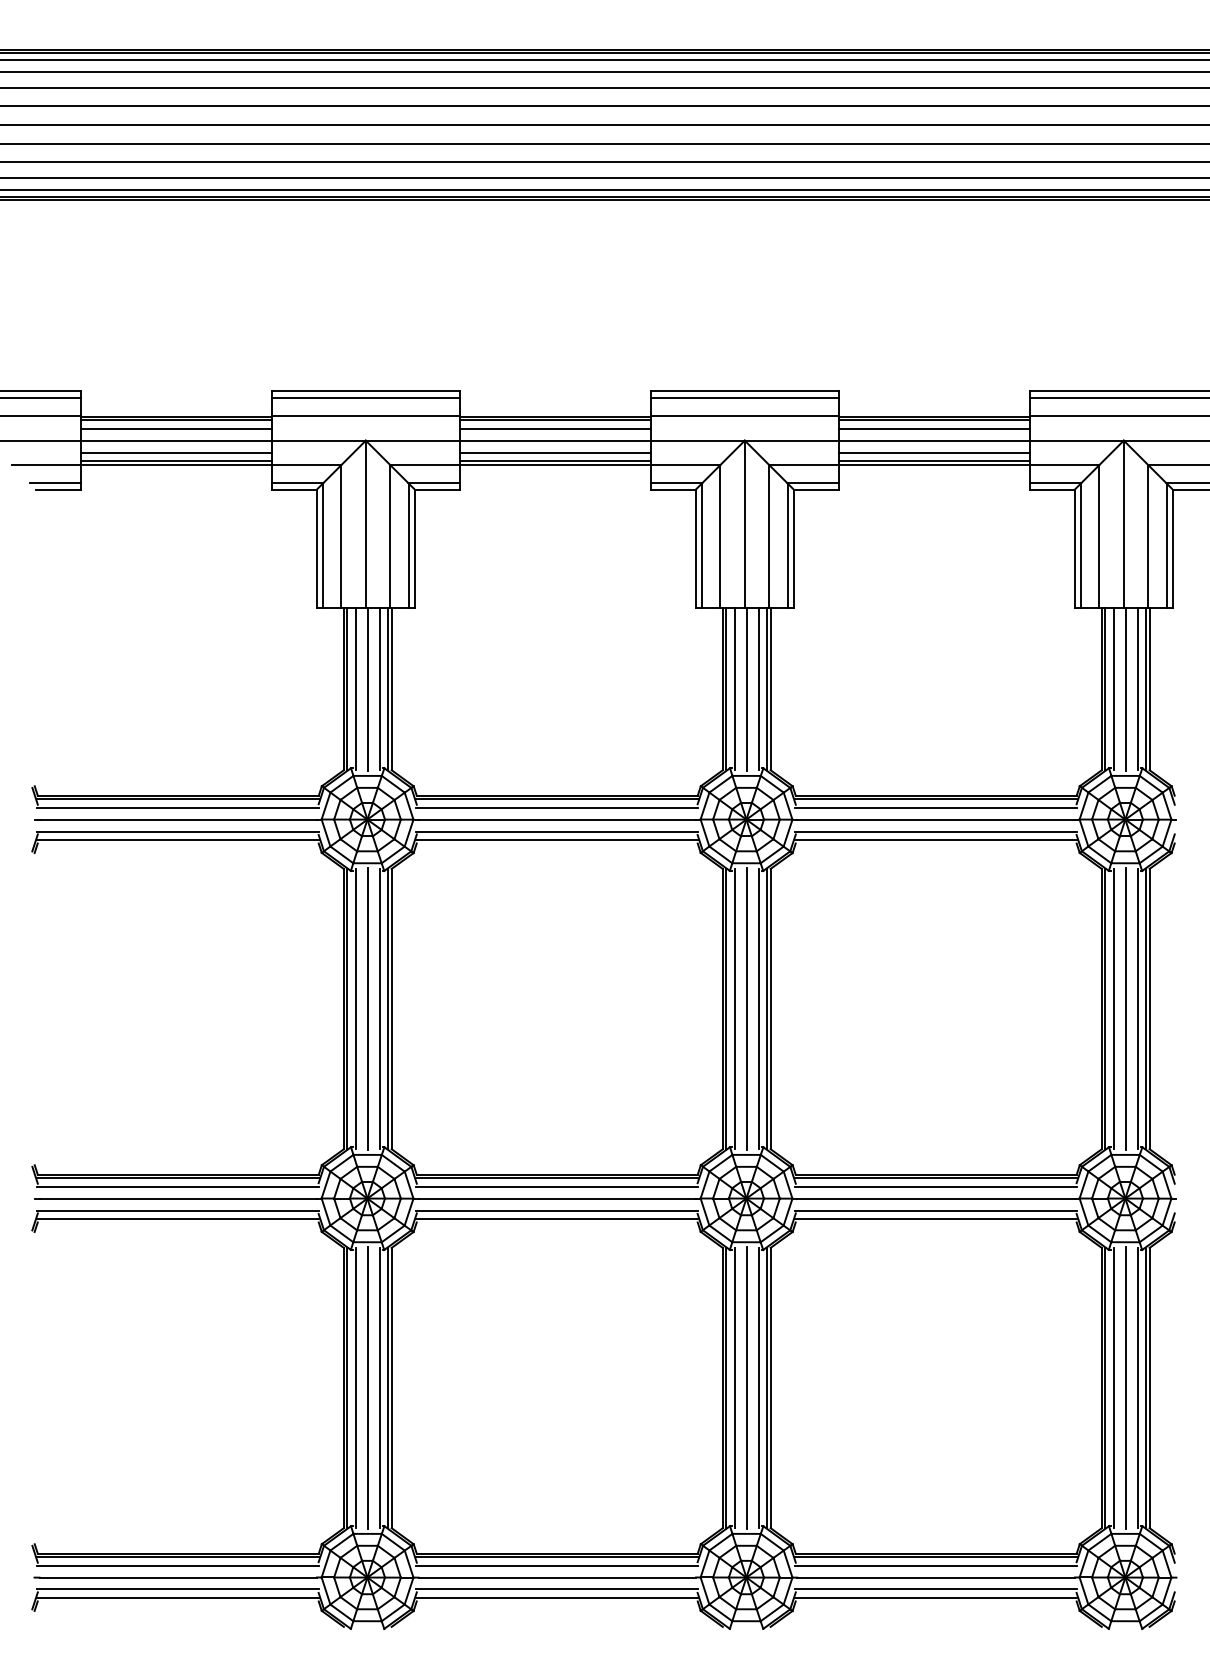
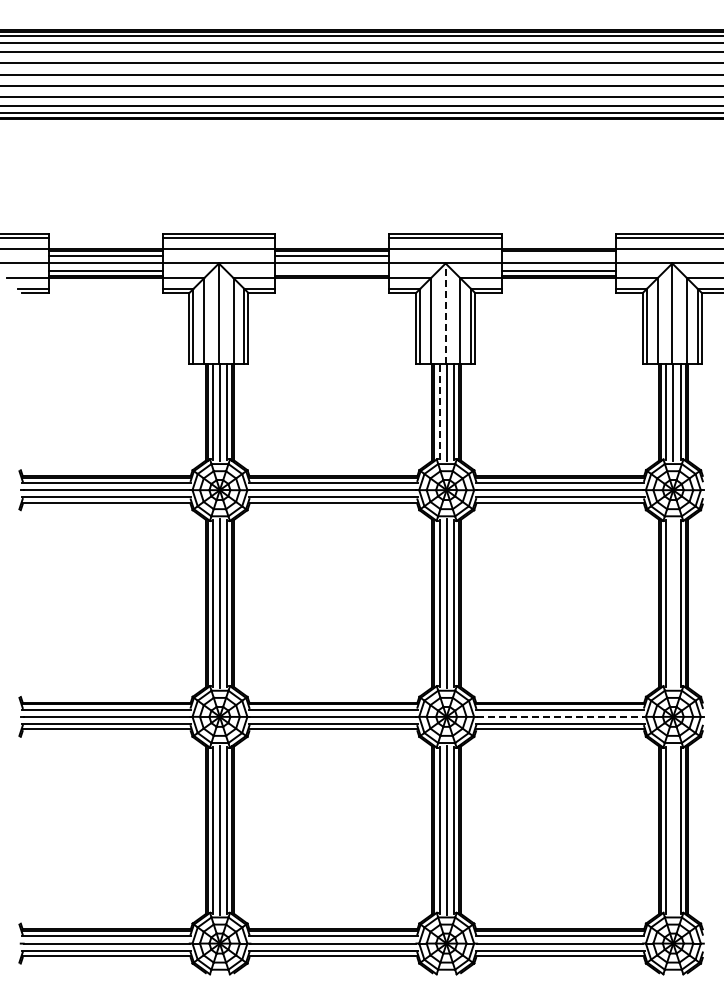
line: (933, 428) -> (558, 256), removed
line: (555, 452) -> (332, 270), removed
line: (744, 524) -> (445, 313), solid -> dashed
line: (734, 688) -> (439, 411), solid -> dashed
line: (1125, 1009) -> (673, 603), removed
line: (936, 1197) -> (560, 716), solid -> dashed
line: (1125, 1386) -> (673, 829), removed

